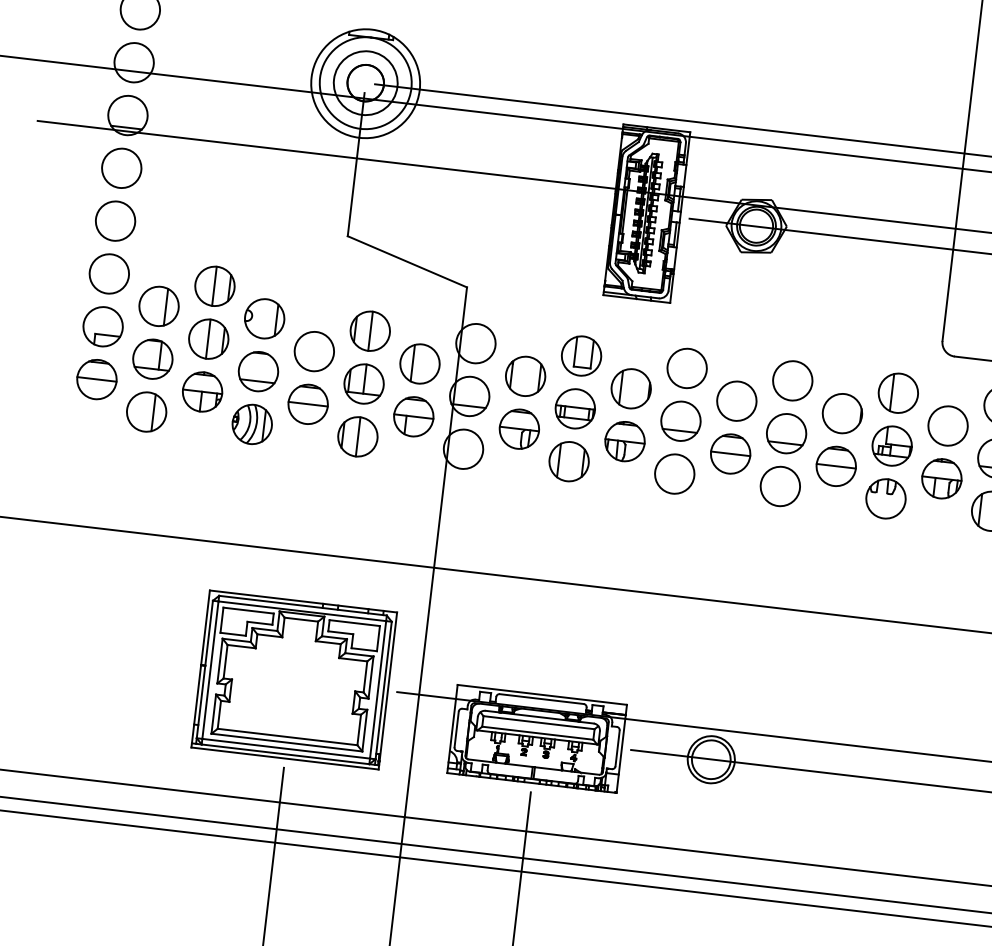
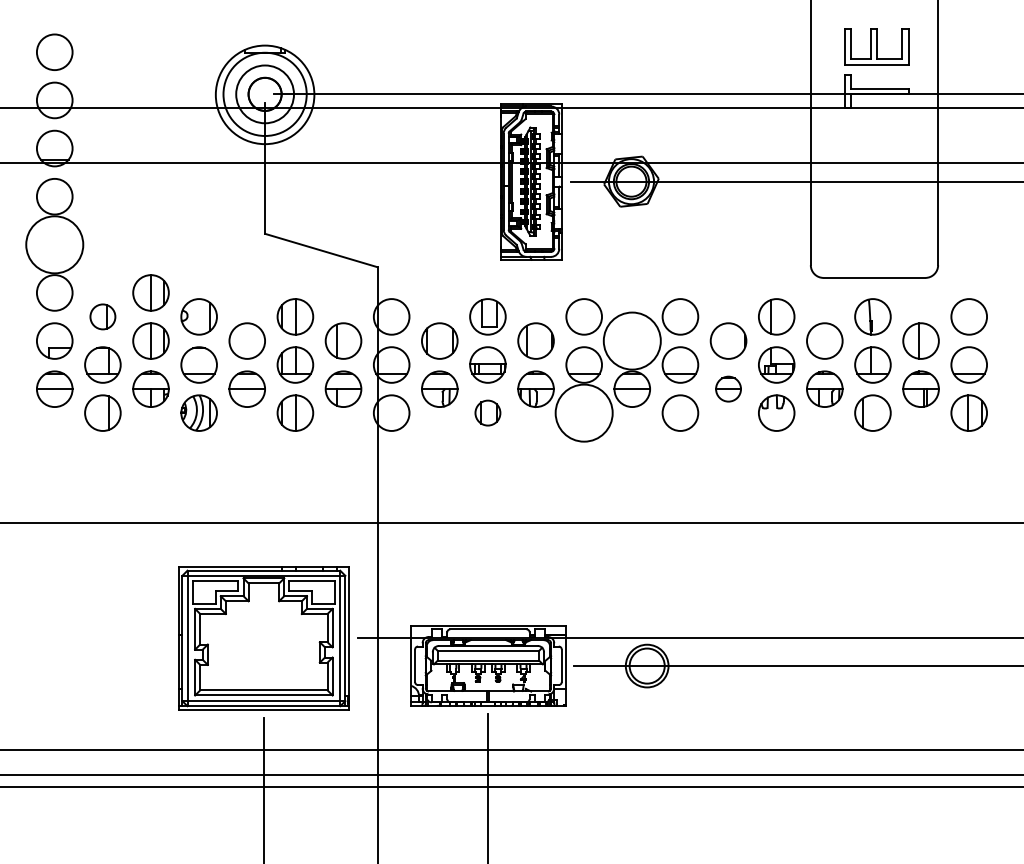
circle: (115, 220) -> (54, 244), size x1.6
part: (158, 305) -> (102, 316), size x0.7
circle: (737, 400) -> (632, 340), size x1.6
part: (568, 460) -> (487, 412), size x0.7
part: (836, 465) -> (728, 388), size x0.7
circle: (675, 473) -> (584, 412), size x1.6

